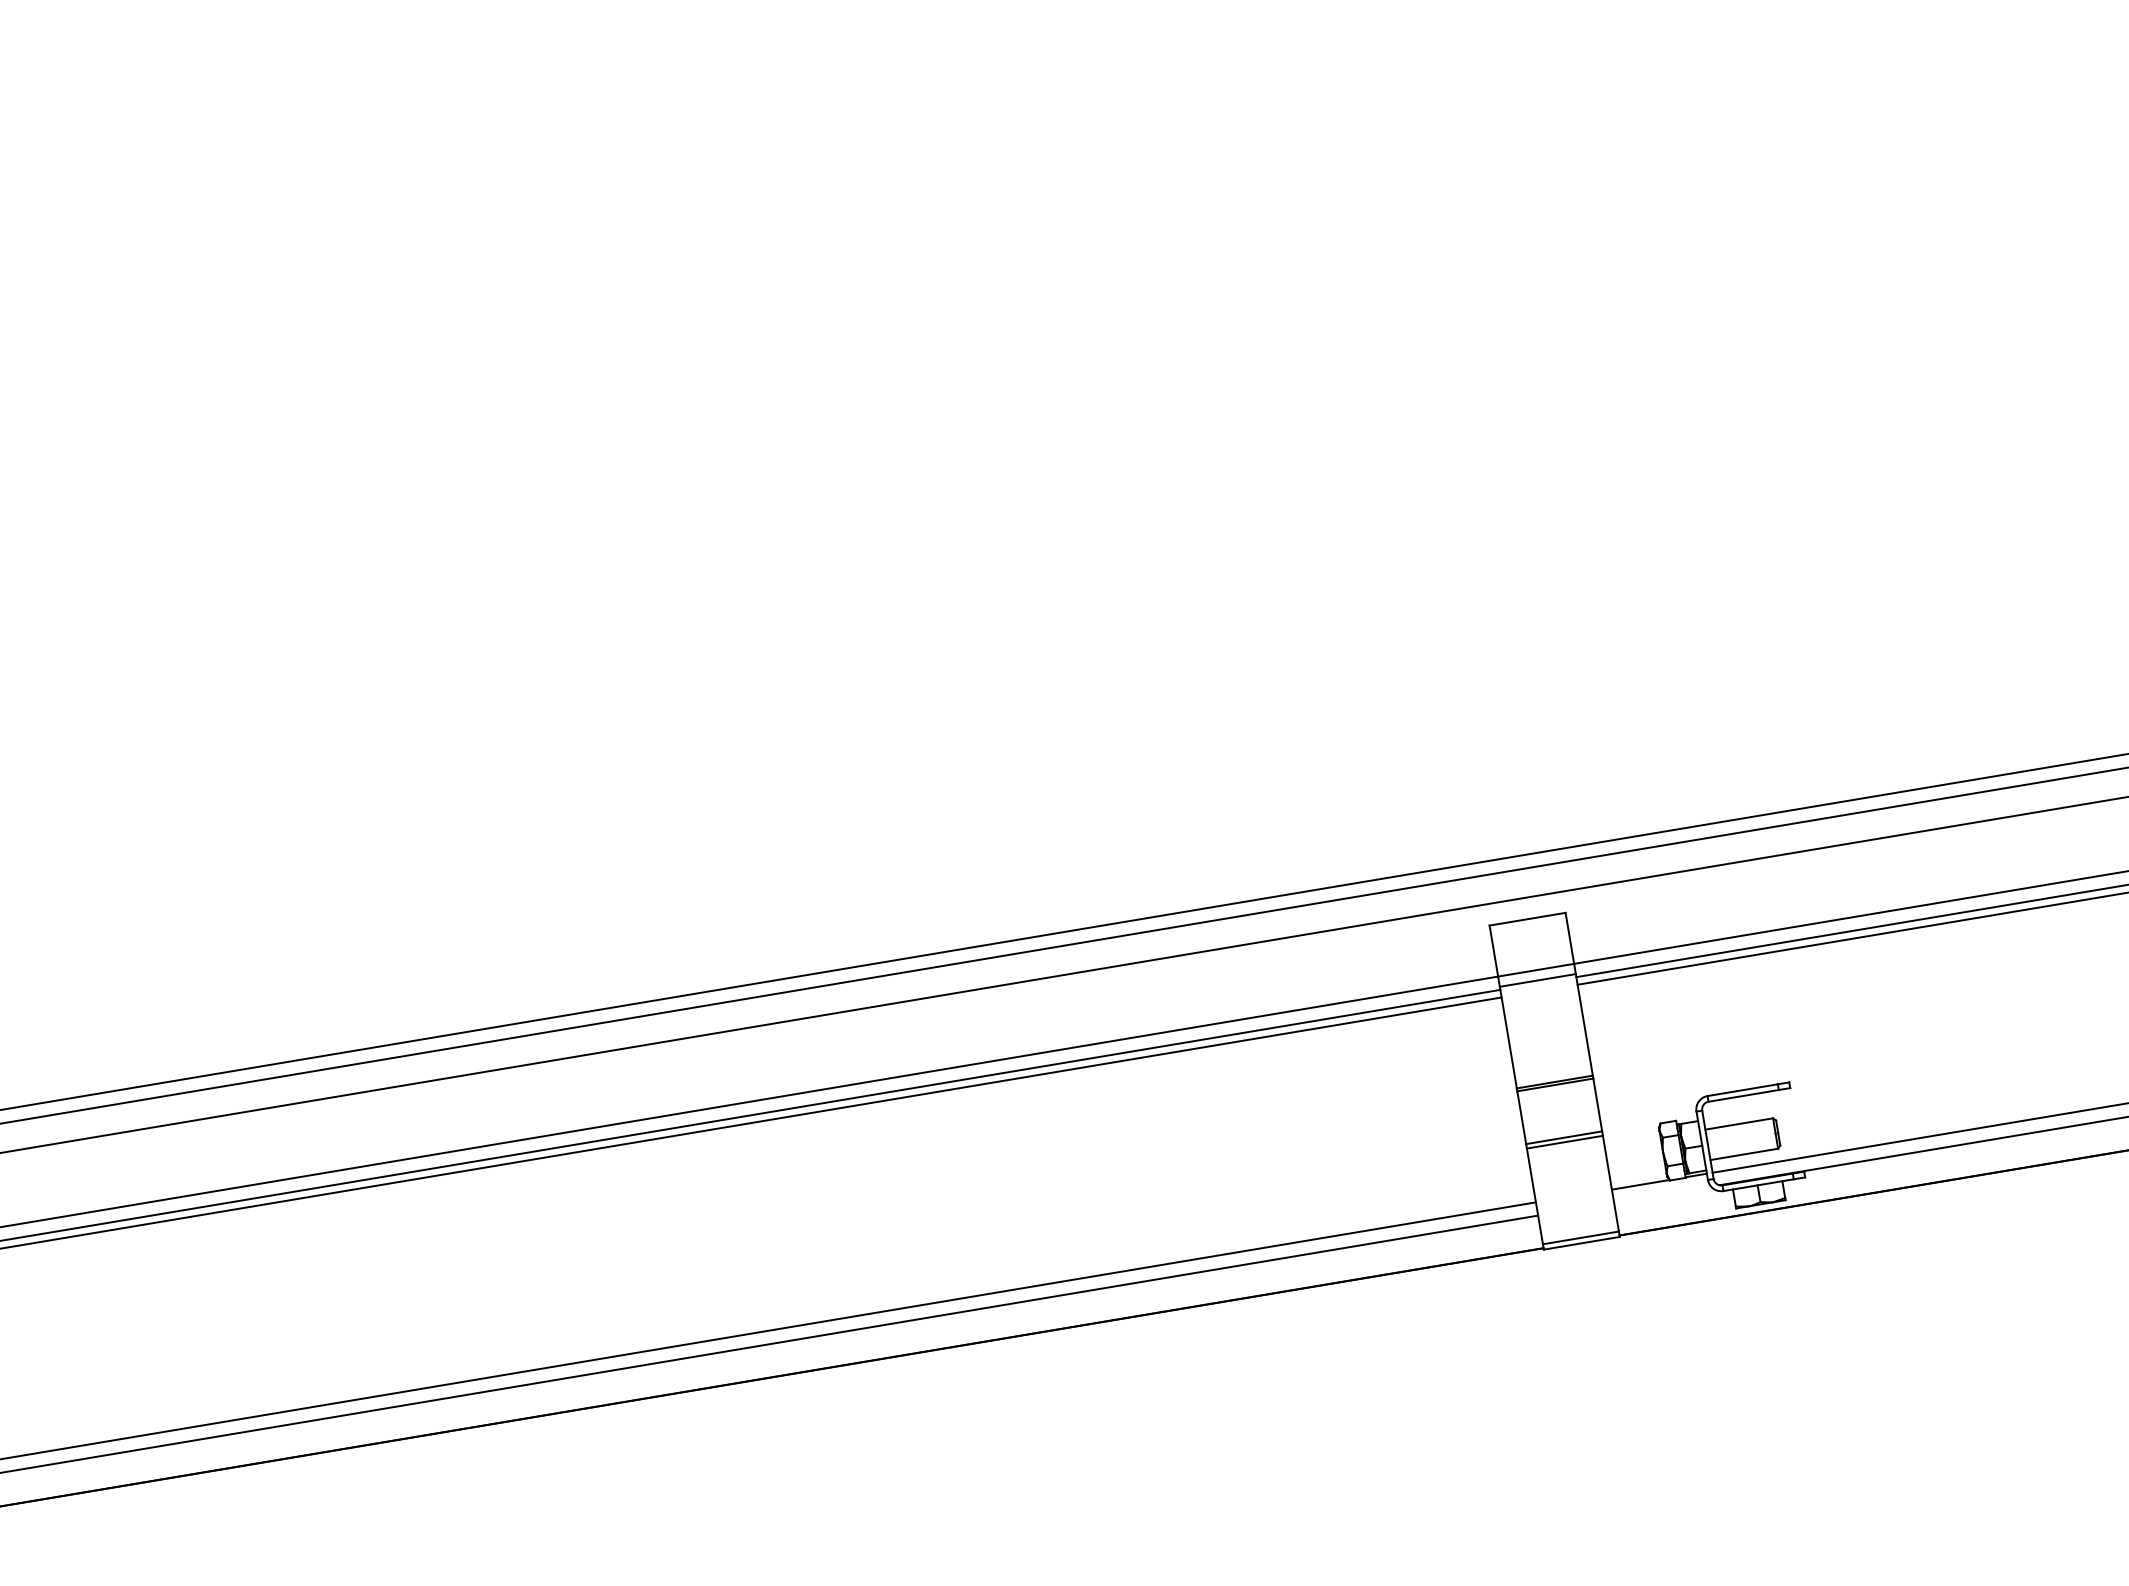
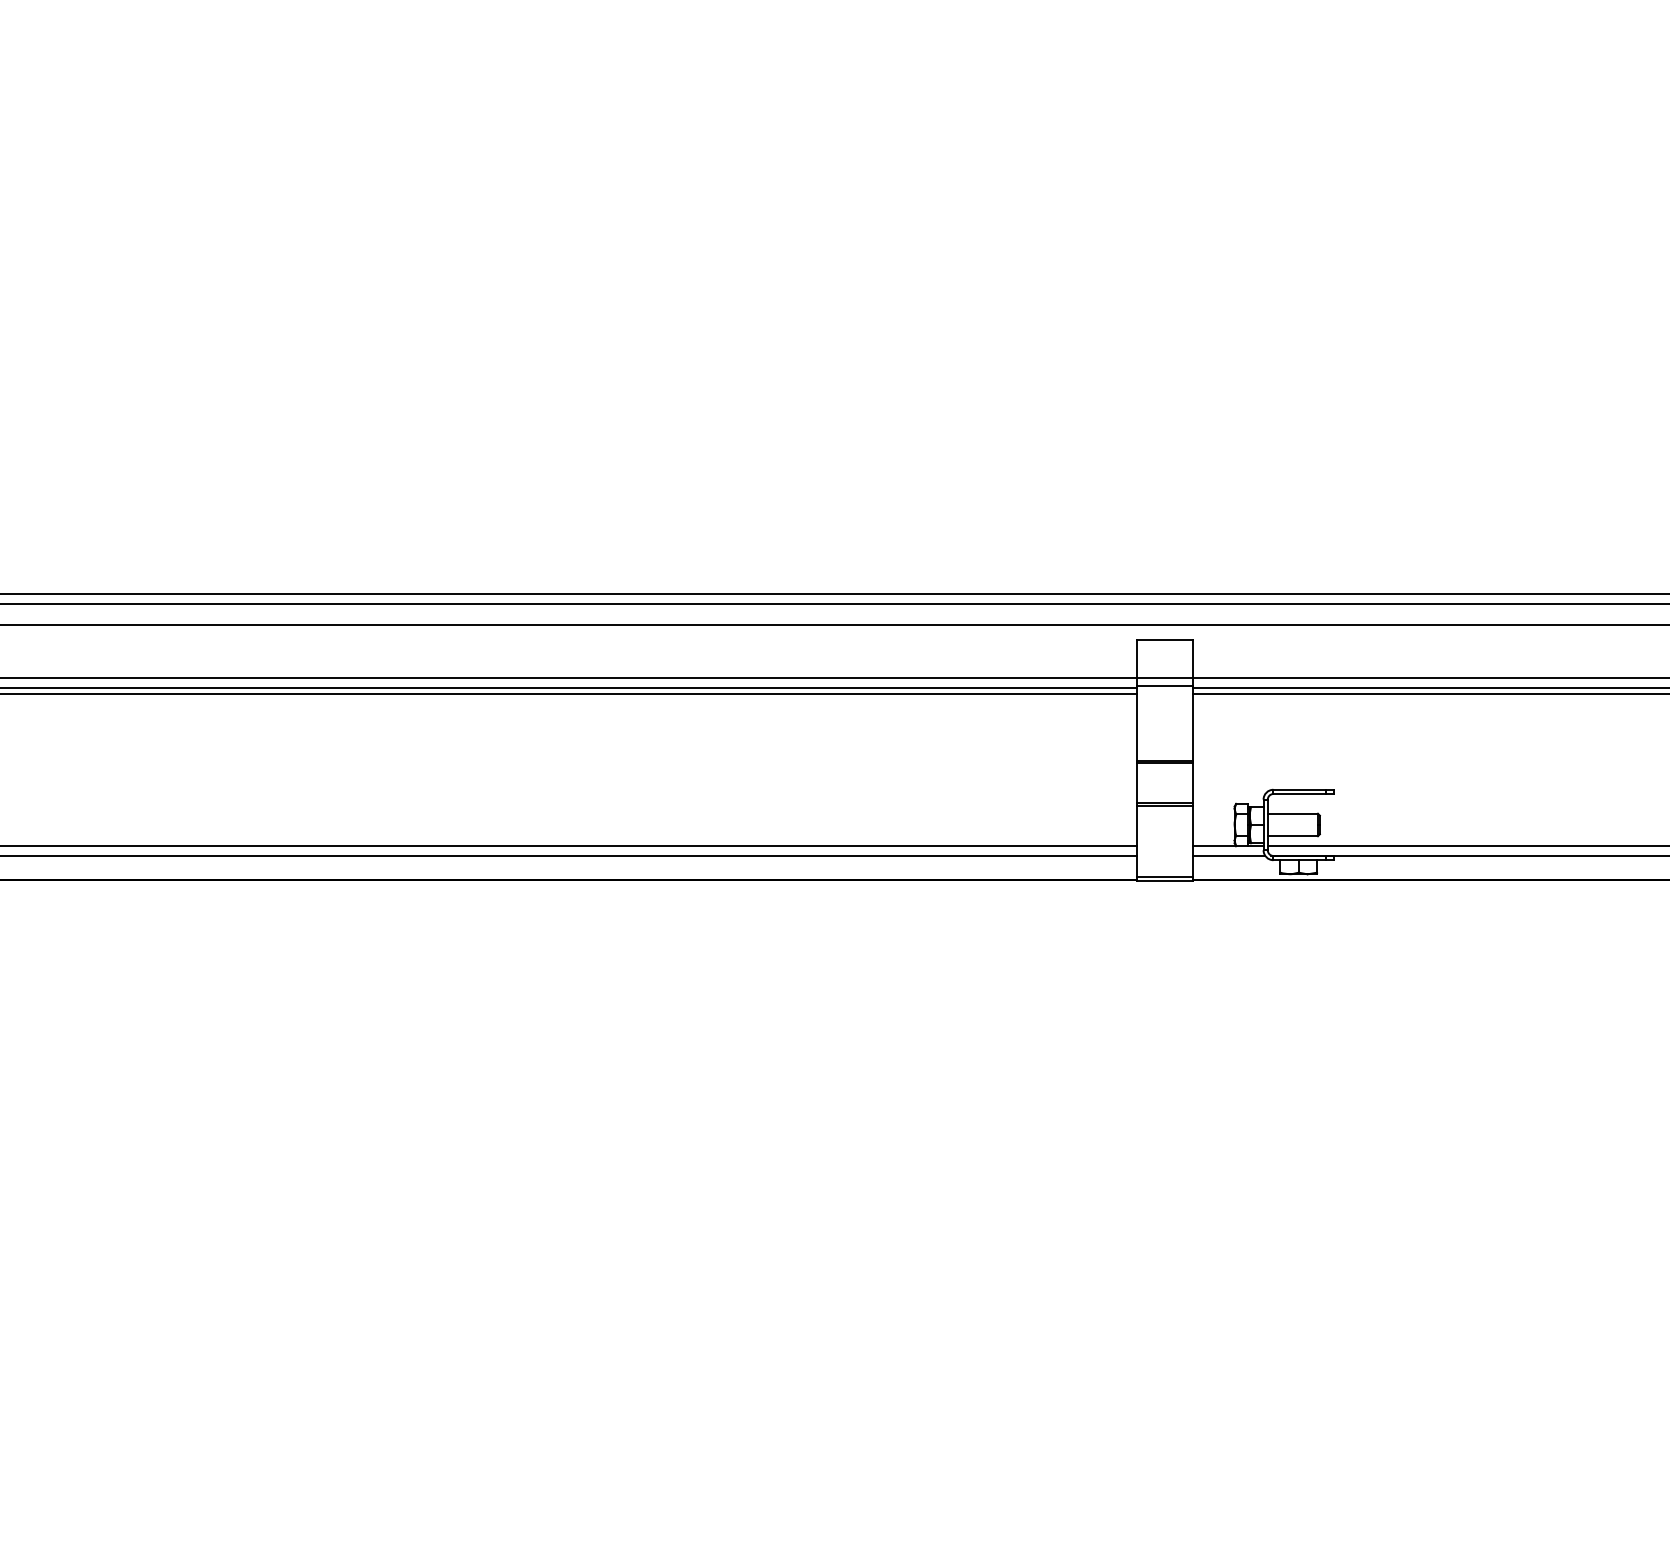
line: (1663, 1194) -> (1229, 855), added

